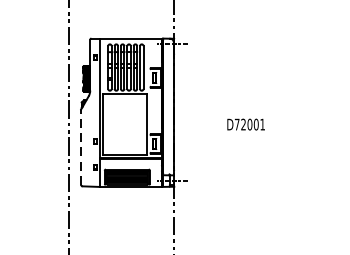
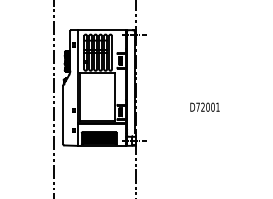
text: (245, 123) -> (204, 106), moved
line: (81, 146) -> (63, 114), dashed -> solid

